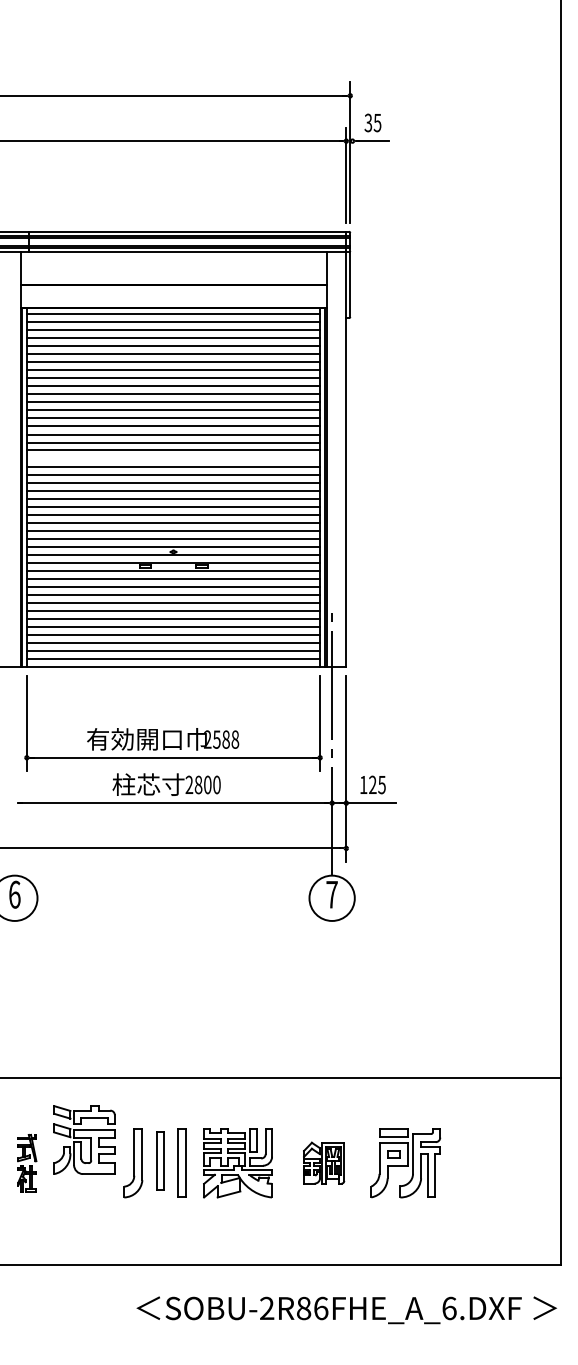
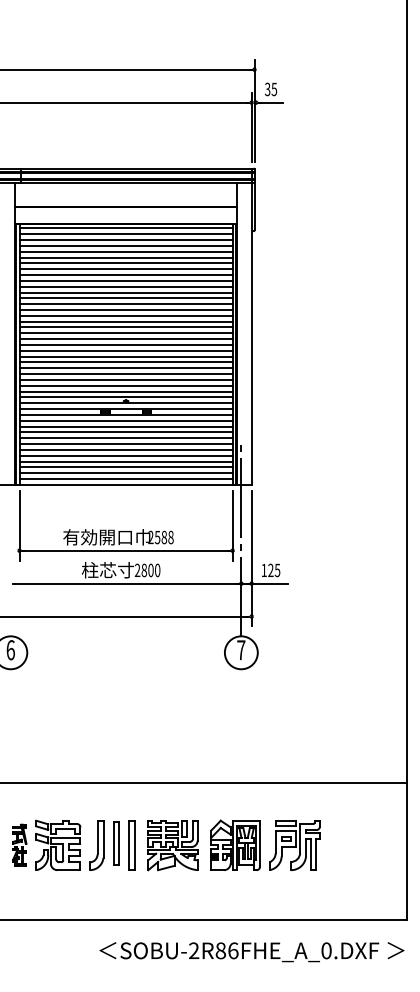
line: (172, 458) -> (125, 333), added
part: (84, 1138) -> (58, 844), moved
part: (324, 1162) -> (235, 844), size x1.67
text: (449, 1308) -> (326, 950), SOBU-2R86FHE_A_6.DXF -> SOBU-2R86FHE_A_0.DXF

